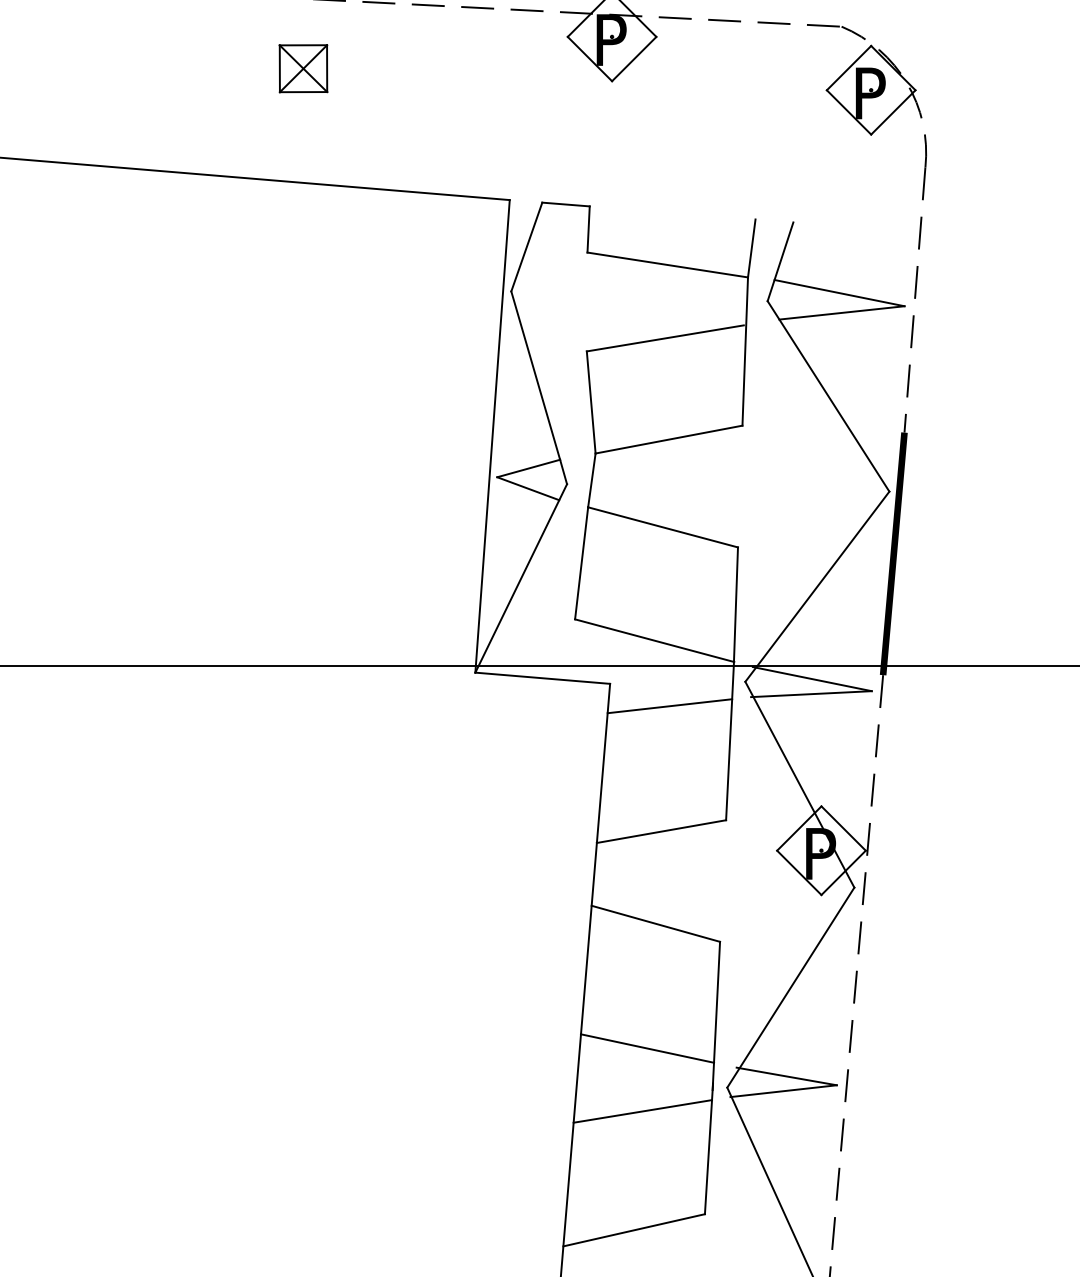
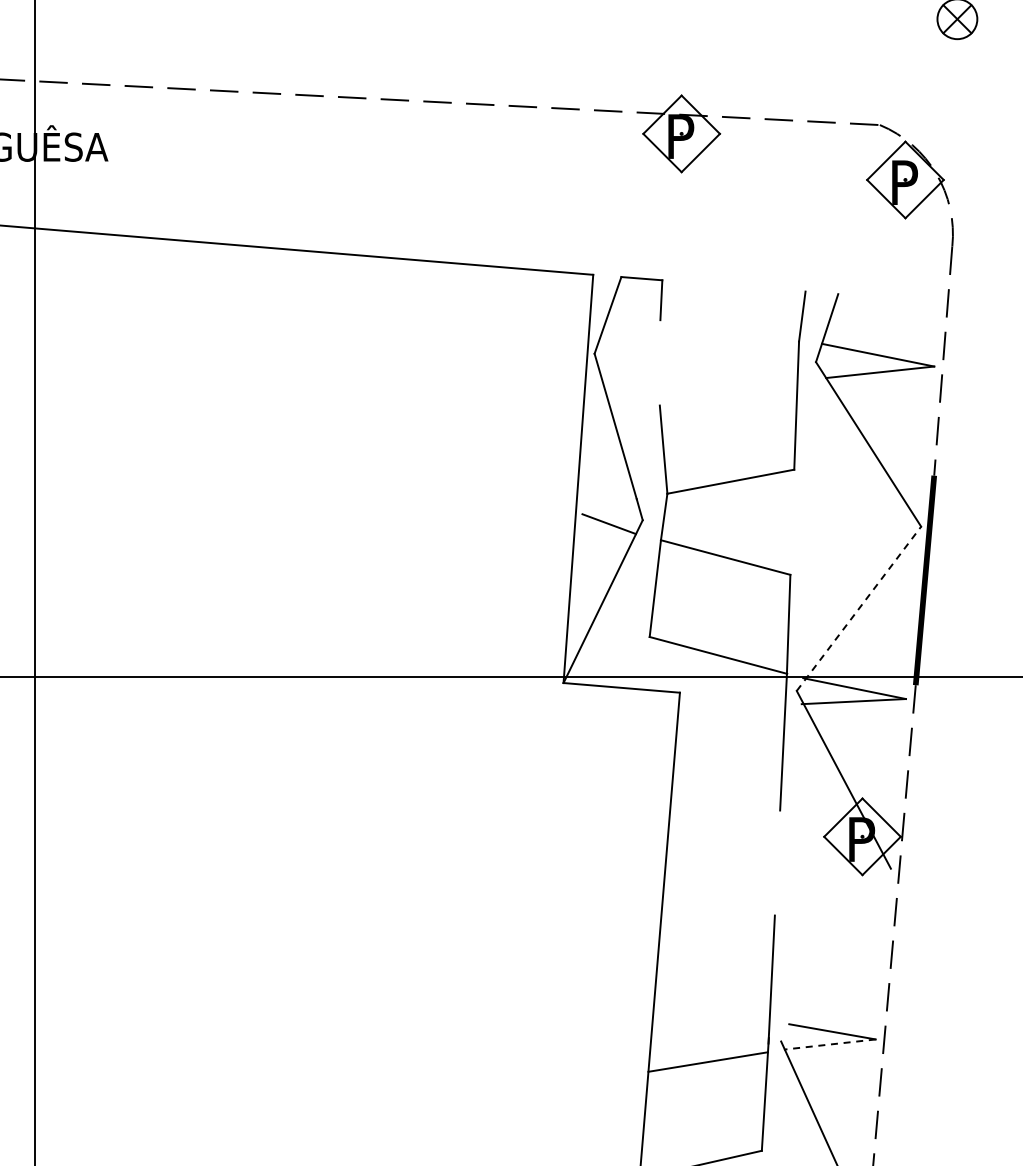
part: (302, 68) -> (414, 161), removed
line: (667, 264) -> (729, 330), removed
line: (665, 338) -> (727, 394), removed
line: (528, 468) -> (609, 506), removed
line: (817, 586) -> (859, 608), solid -> dashed
line: (669, 705) -> (731, 711), removed
line: (661, 831) -> (724, 820), removed
line: (654, 923) -> (718, 899), removed
line: (790, 986) -> (835, 954), removed
line: (646, 1048) -> (711, 1007), removed
line: (783, 1091) -> (829, 1044), solid -> dashed

